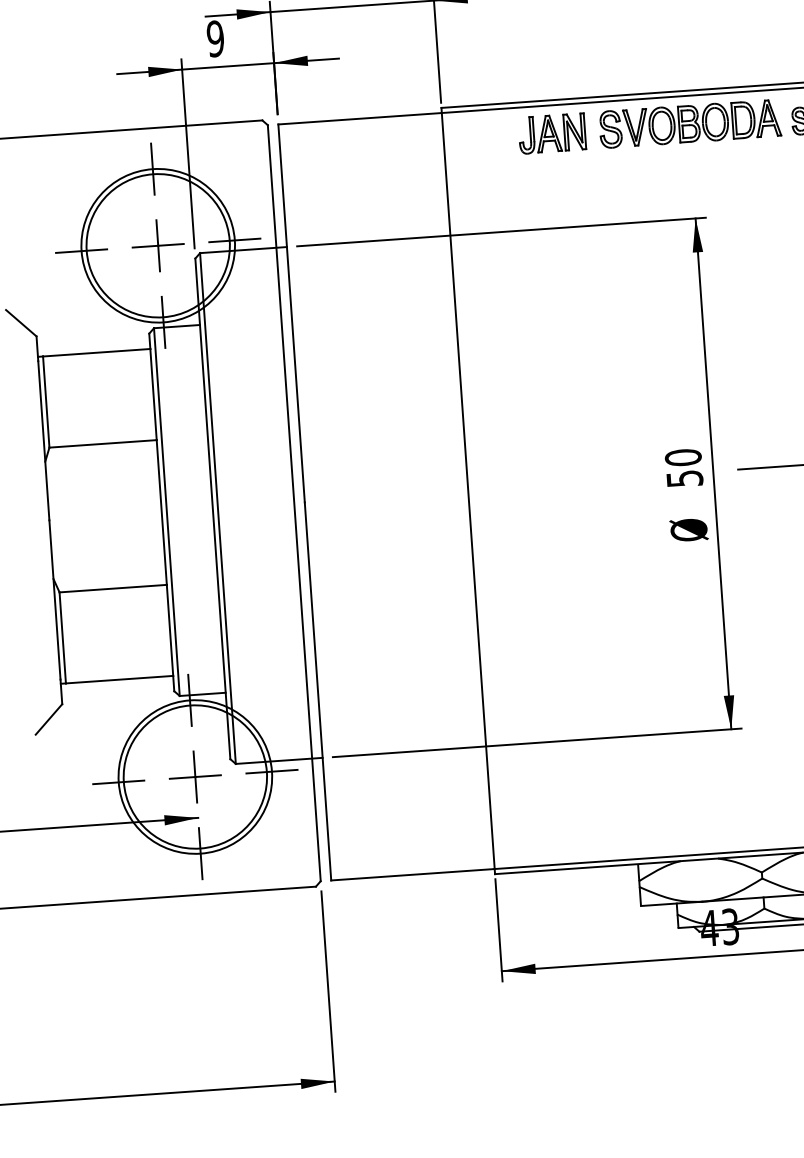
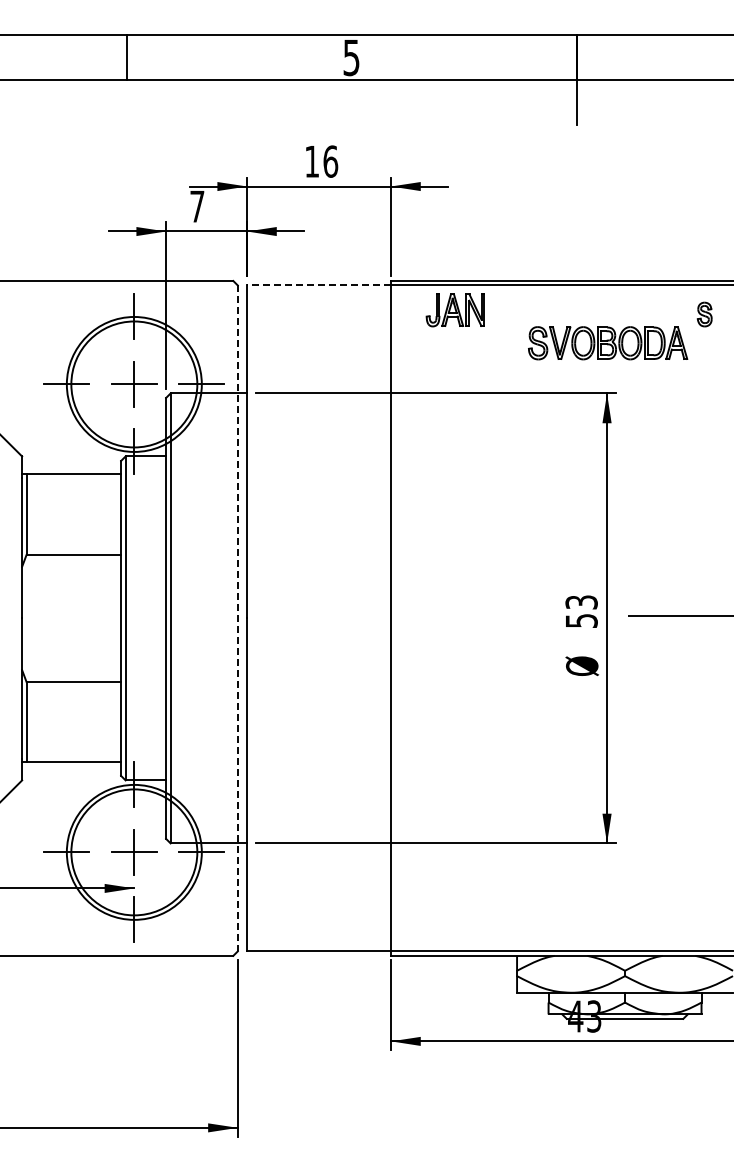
text: (215, 38) -> (197, 206), 9 -> 7
line: (360, 118) -> (319, 285), solid -> dashed
part: (690, 124) -> (608, 343), moved
part: (551, 133) -> (454, 310), moved
text: (683, 457) -> (581, 602), 50 -> 53
line: (293, 503) -> (237, 618), solid -> dashed

